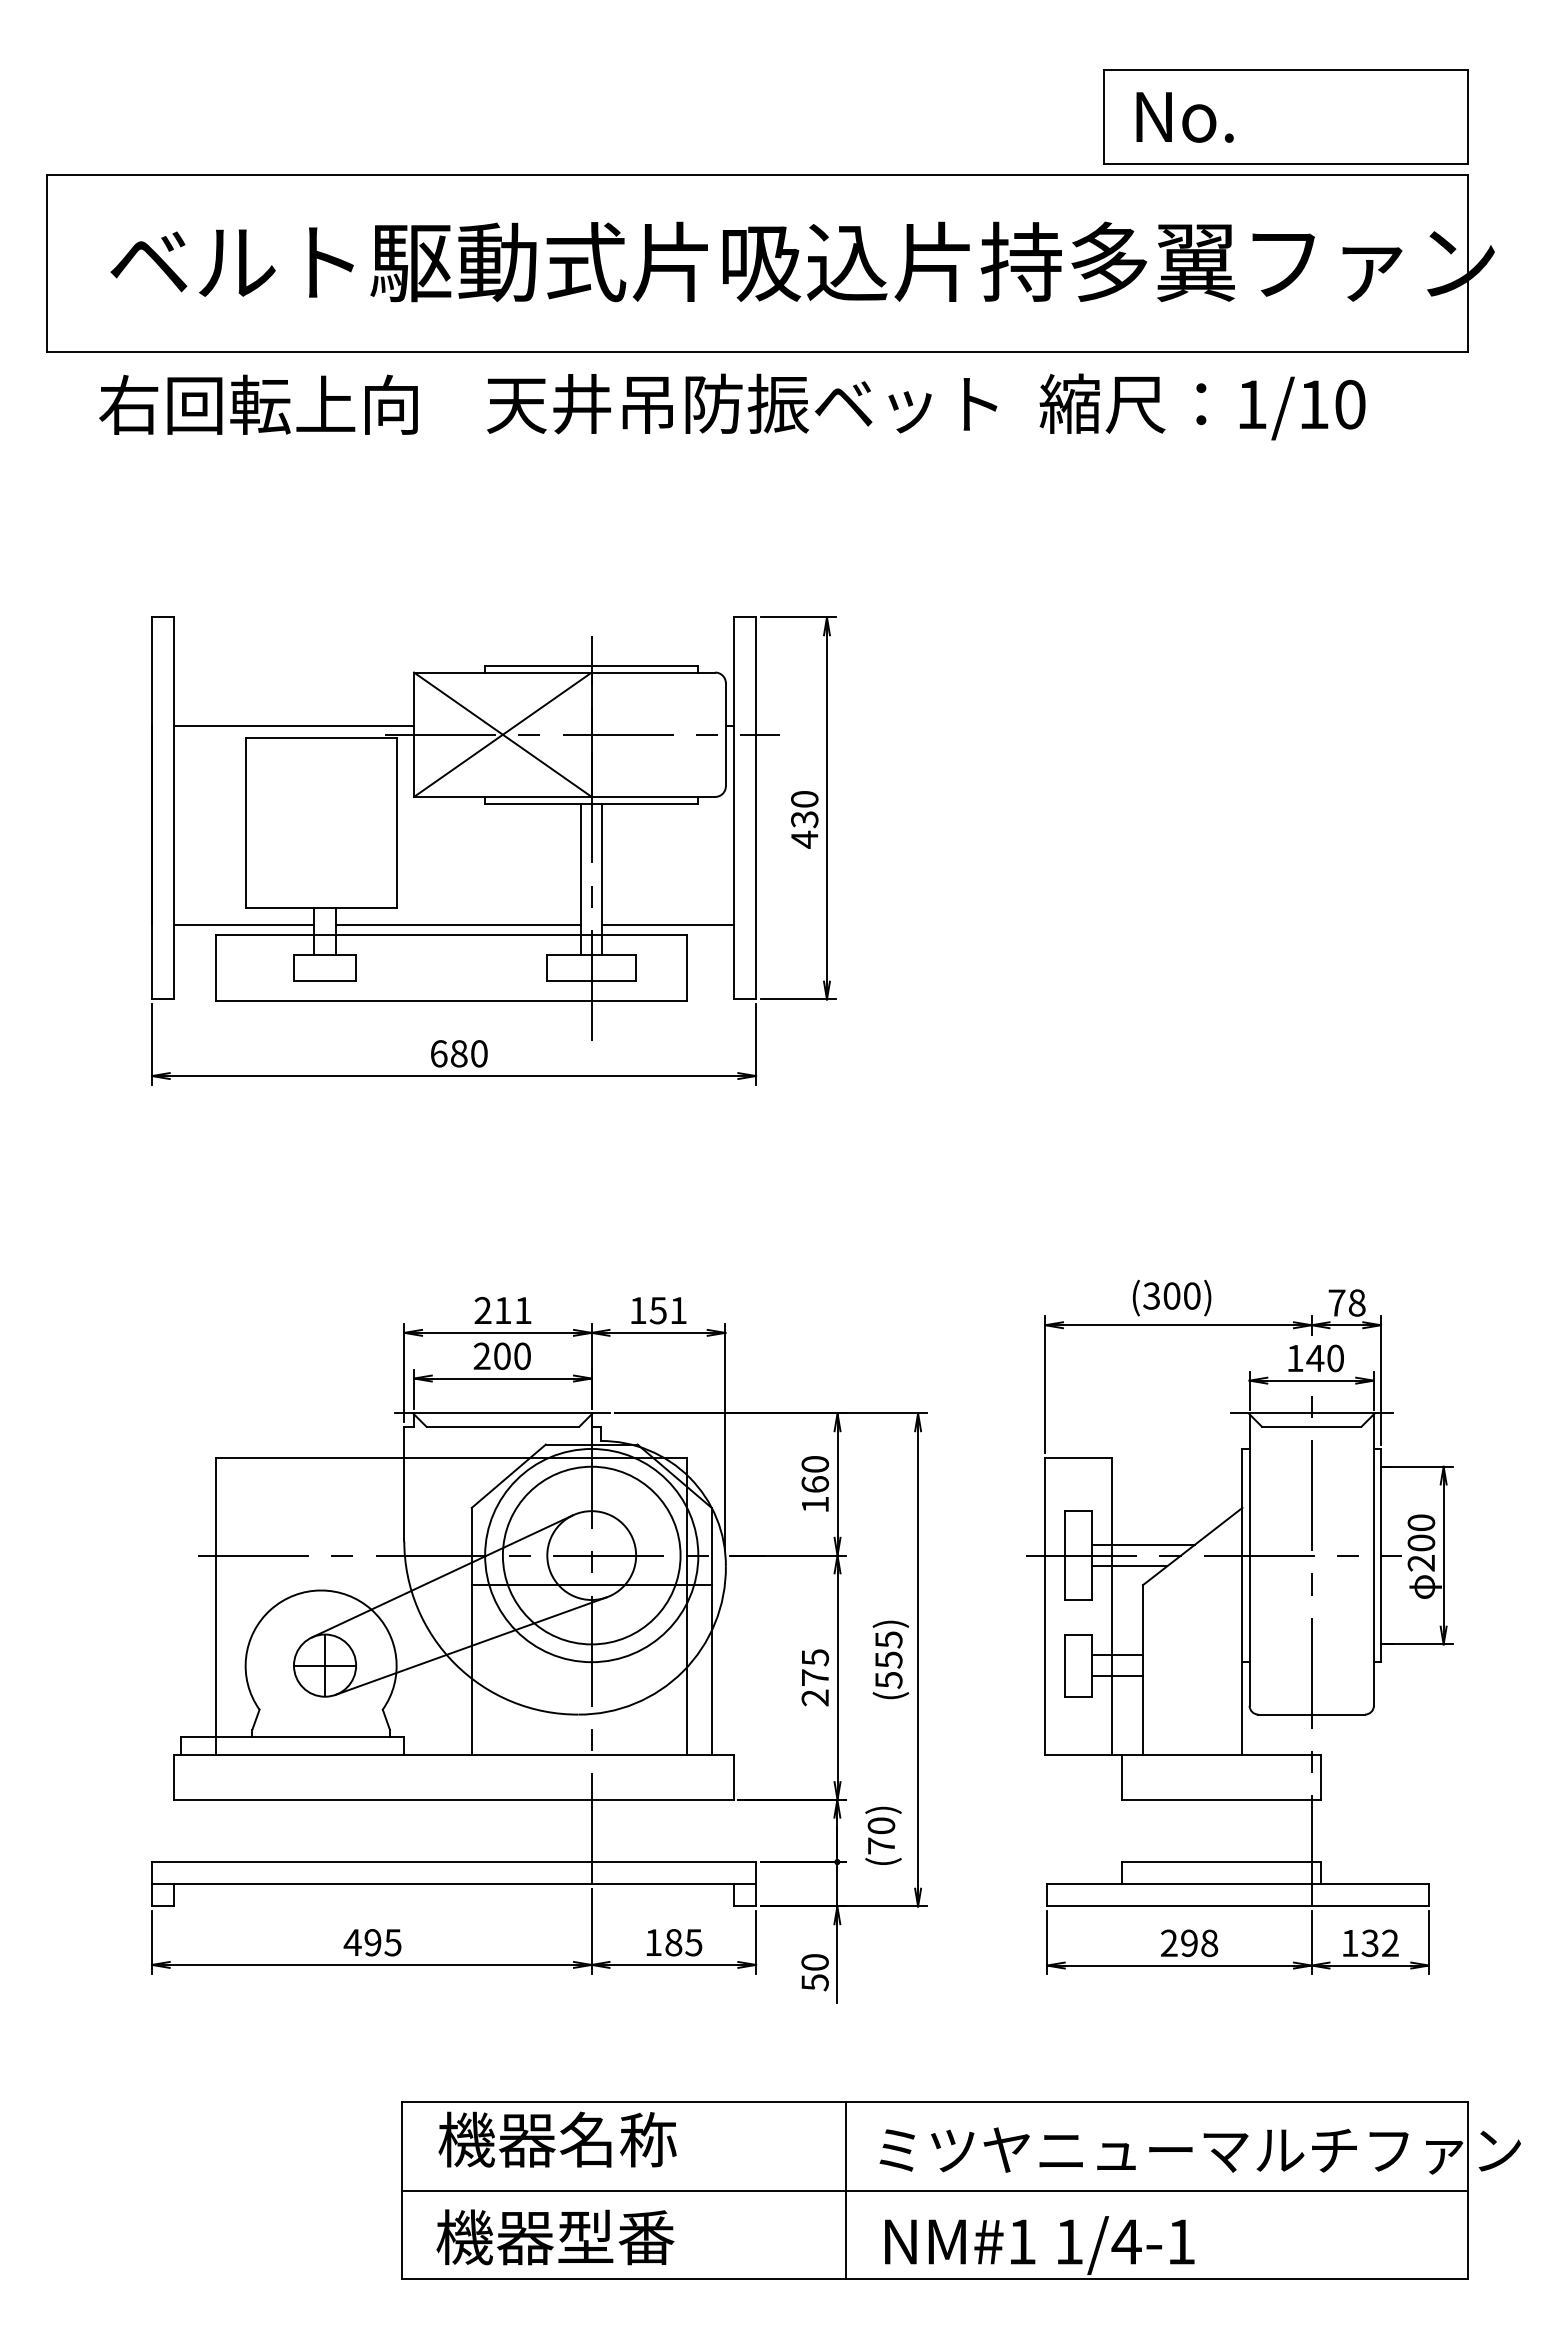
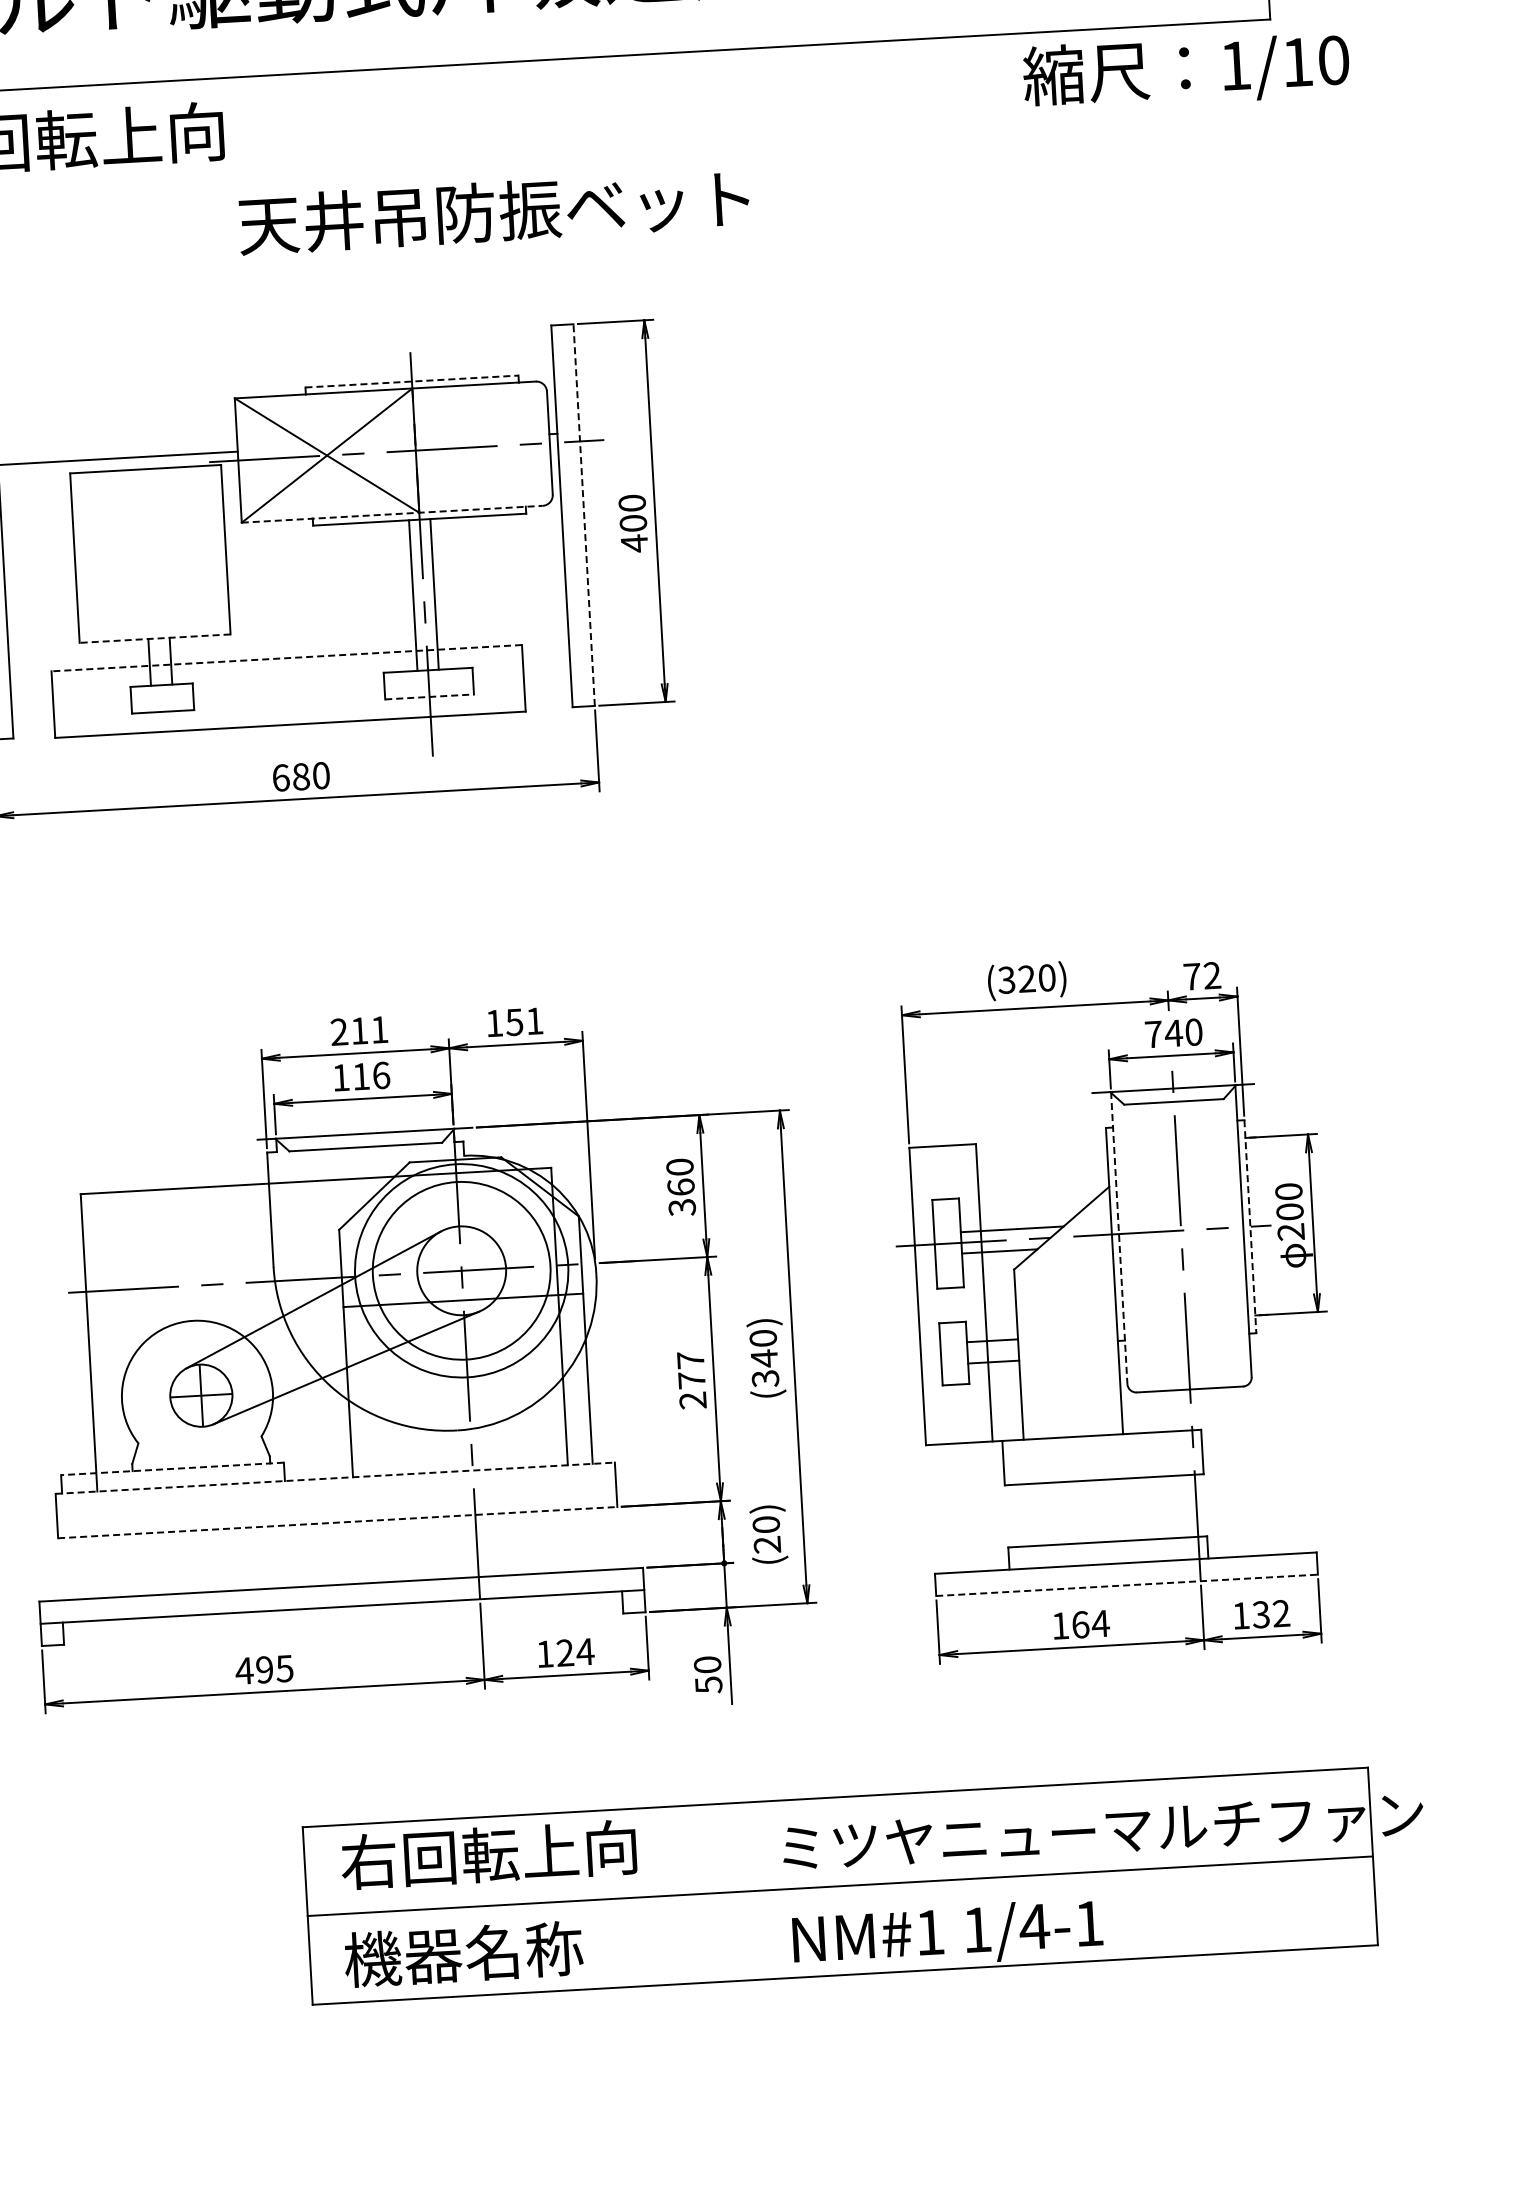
text: (742, 403) -> (494, 211), moved
text: (1202, 406) -> (1186, 70), moved
line: (591, 665) -> (411, 381), solid -> dashed
line: (564, 796) -> (392, 513), solid -> dashed
line: (756, 808) -> (584, 515), solid -> dashed
text: (804, 819) -> (633, 523), 430 -> 400
line: (321, 907) -> (155, 638), solid -> dashed
line: (244, 924) -> (79, 659), removed
line: (458, 924) -> (293, 647), removed
line: (667, 924) -> (502, 635), removed
line: (450, 934) -> (285, 658), solid -> dashed
line: (592, 981) -> (430, 697), solid -> dashed
text: (1171, 1295) -> (1026, 978), (300) -> (320)
text: (1356, 1302) -> (1211, 975), 78 -> 72
text: (502, 1356) -> (361, 1076), 200 -> 116
text: (1295, 1358) -> (1153, 1034), 140 -> 740
text: (815, 1504) -> (682, 1207), 160 -> 360
line: (1381, 1555) -> (1250, 1226), solid -> dashed
line: (1249, 1560) -> (1119, 1238), solid -> dashed
text: (815, 1657) -> (690, 1360), 275 -> 277
text: (888, 1659) -> (764, 1358), (555) -> (340)
line: (291, 1737) -> (171, 1469), solid -> dashed
line: (454, 1755) -> (335, 1478), solid -> dashed
line: (454, 1799) -> (338, 1522), solid -> dashed
text: (880, 1845) -> (766, 1544), (70) -> (20)
line: (1238, 1906) -> (1127, 1585), solid -> dashed
text: (683, 1942) -> (575, 1652), 185 -> 124
text: (1189, 1943) -> (1080, 1625), 298 -> 164
text: (585, 2139) -> (488, 1854), 機器名称 -> 右回転上向
line: (846, 2190) -> (751, 1891), removed
text: (615, 2237) -> (523, 1950), 機器型番 -> 機器名称

